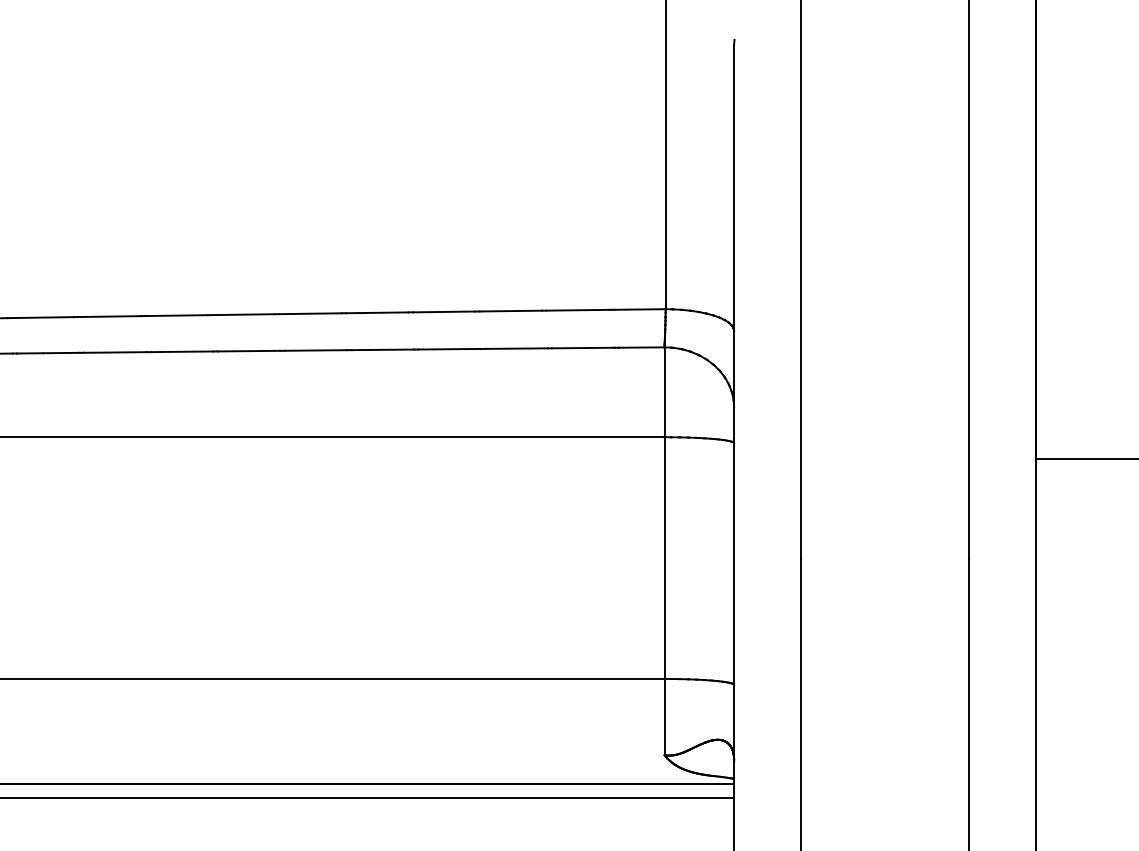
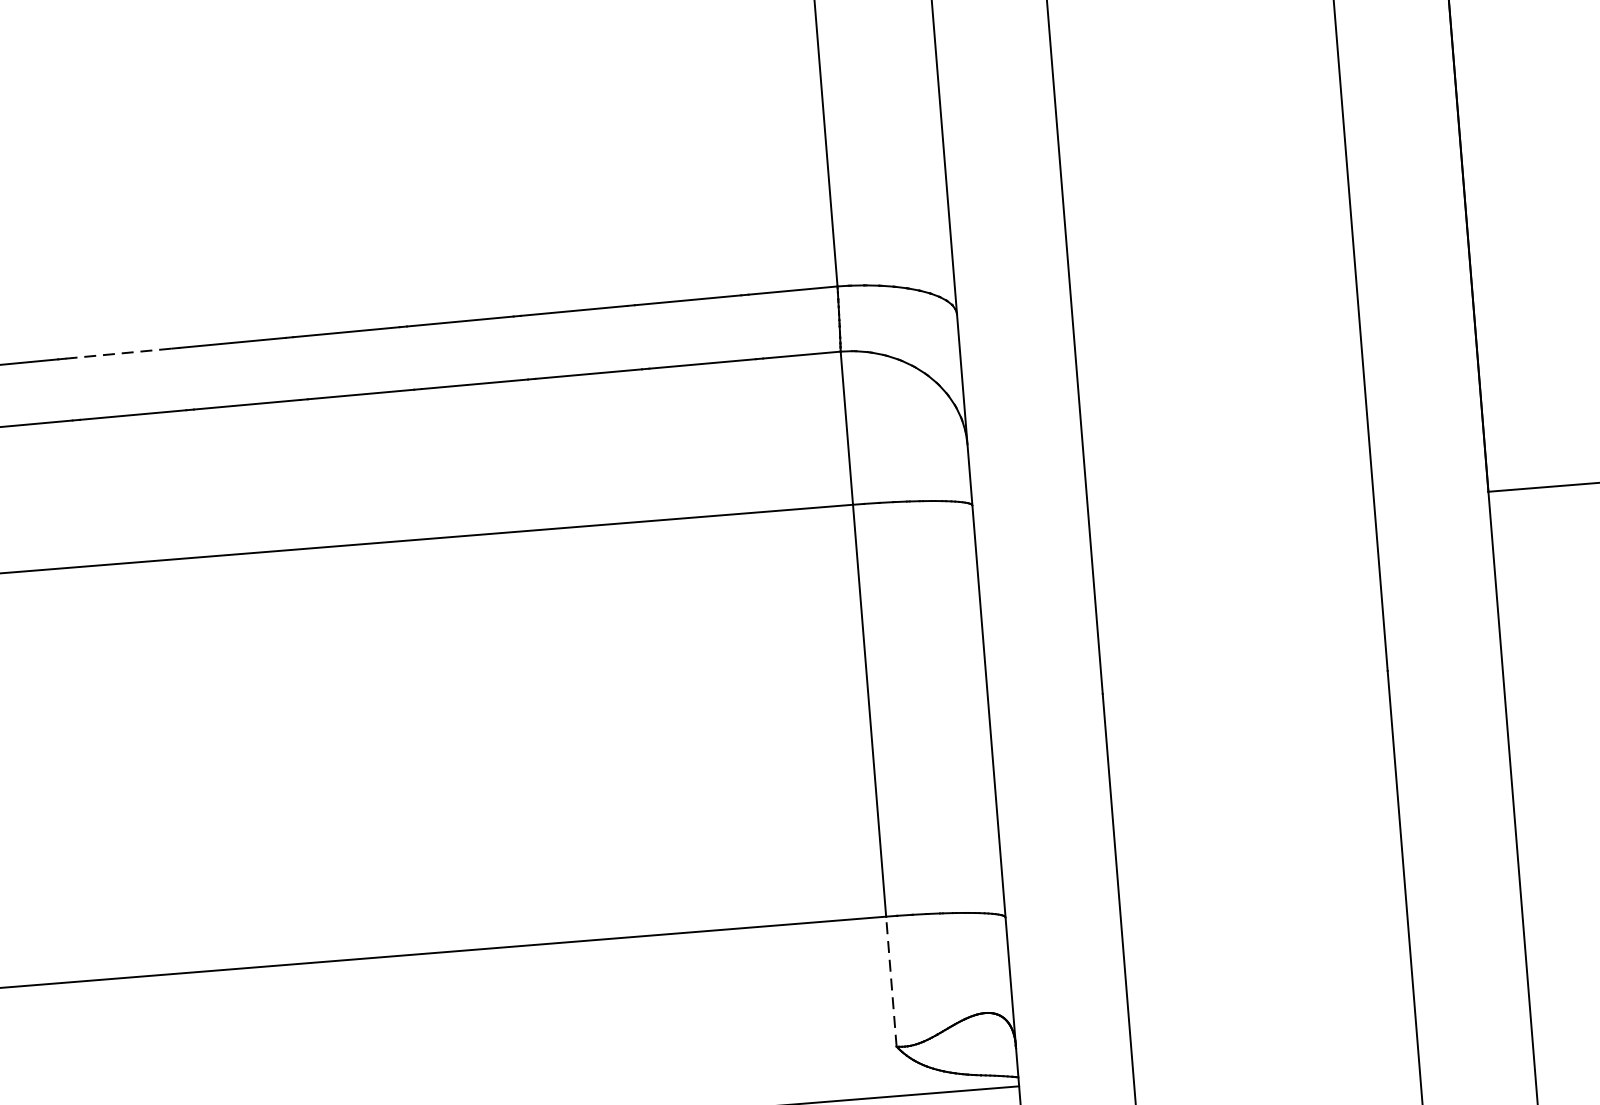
line: (243, 314) -> (118, 353), solid -> dashed
line: (664, 716) -> (891, 980), solid -> dashed

